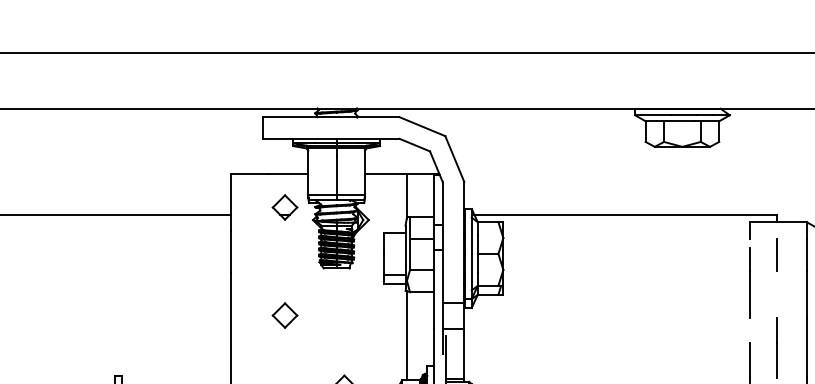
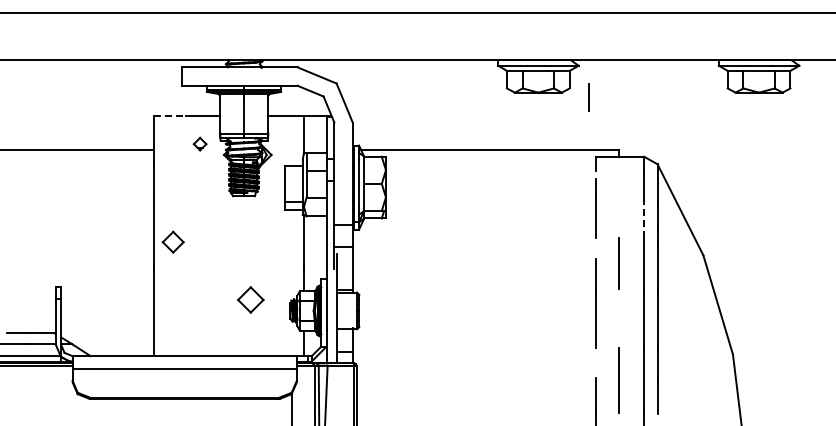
line: (250, 173) -> (170, 115), solid -> dashed
part: (284, 206) -> (199, 143), size x0.6
line: (776, 254) -> (588, 97), moved
line: (807, 294) -> (644, 218), solid -> dashed
part: (284, 314) -> (172, 241), moved

